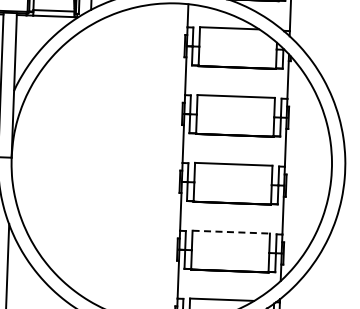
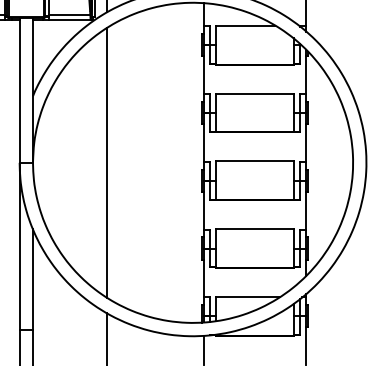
line: (85, 160) -> (106, 162), added
line: (230, 232) -> (254, 229), dashed -> solid

